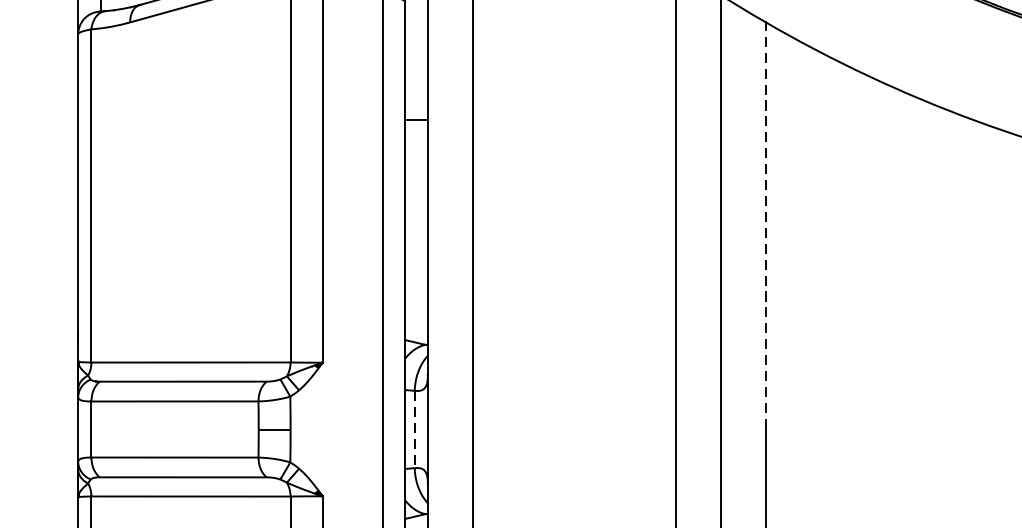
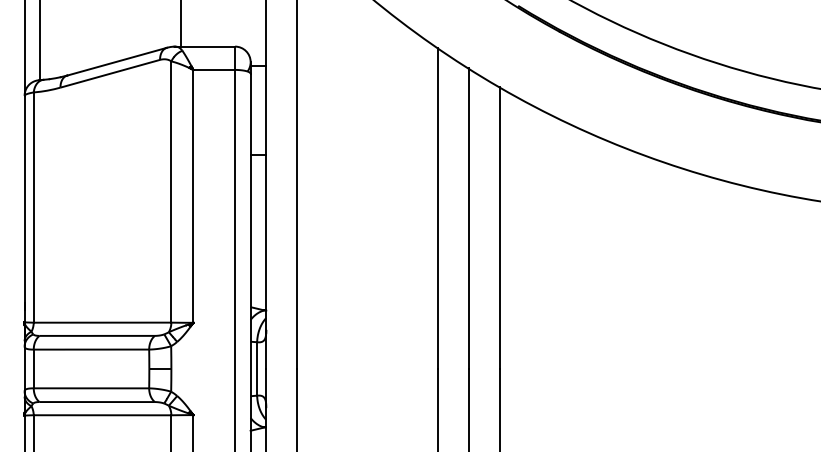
line: (766, 226) -> (500, 228), dashed -> solid
line: (415, 428) -> (257, 368), dashed -> solid

